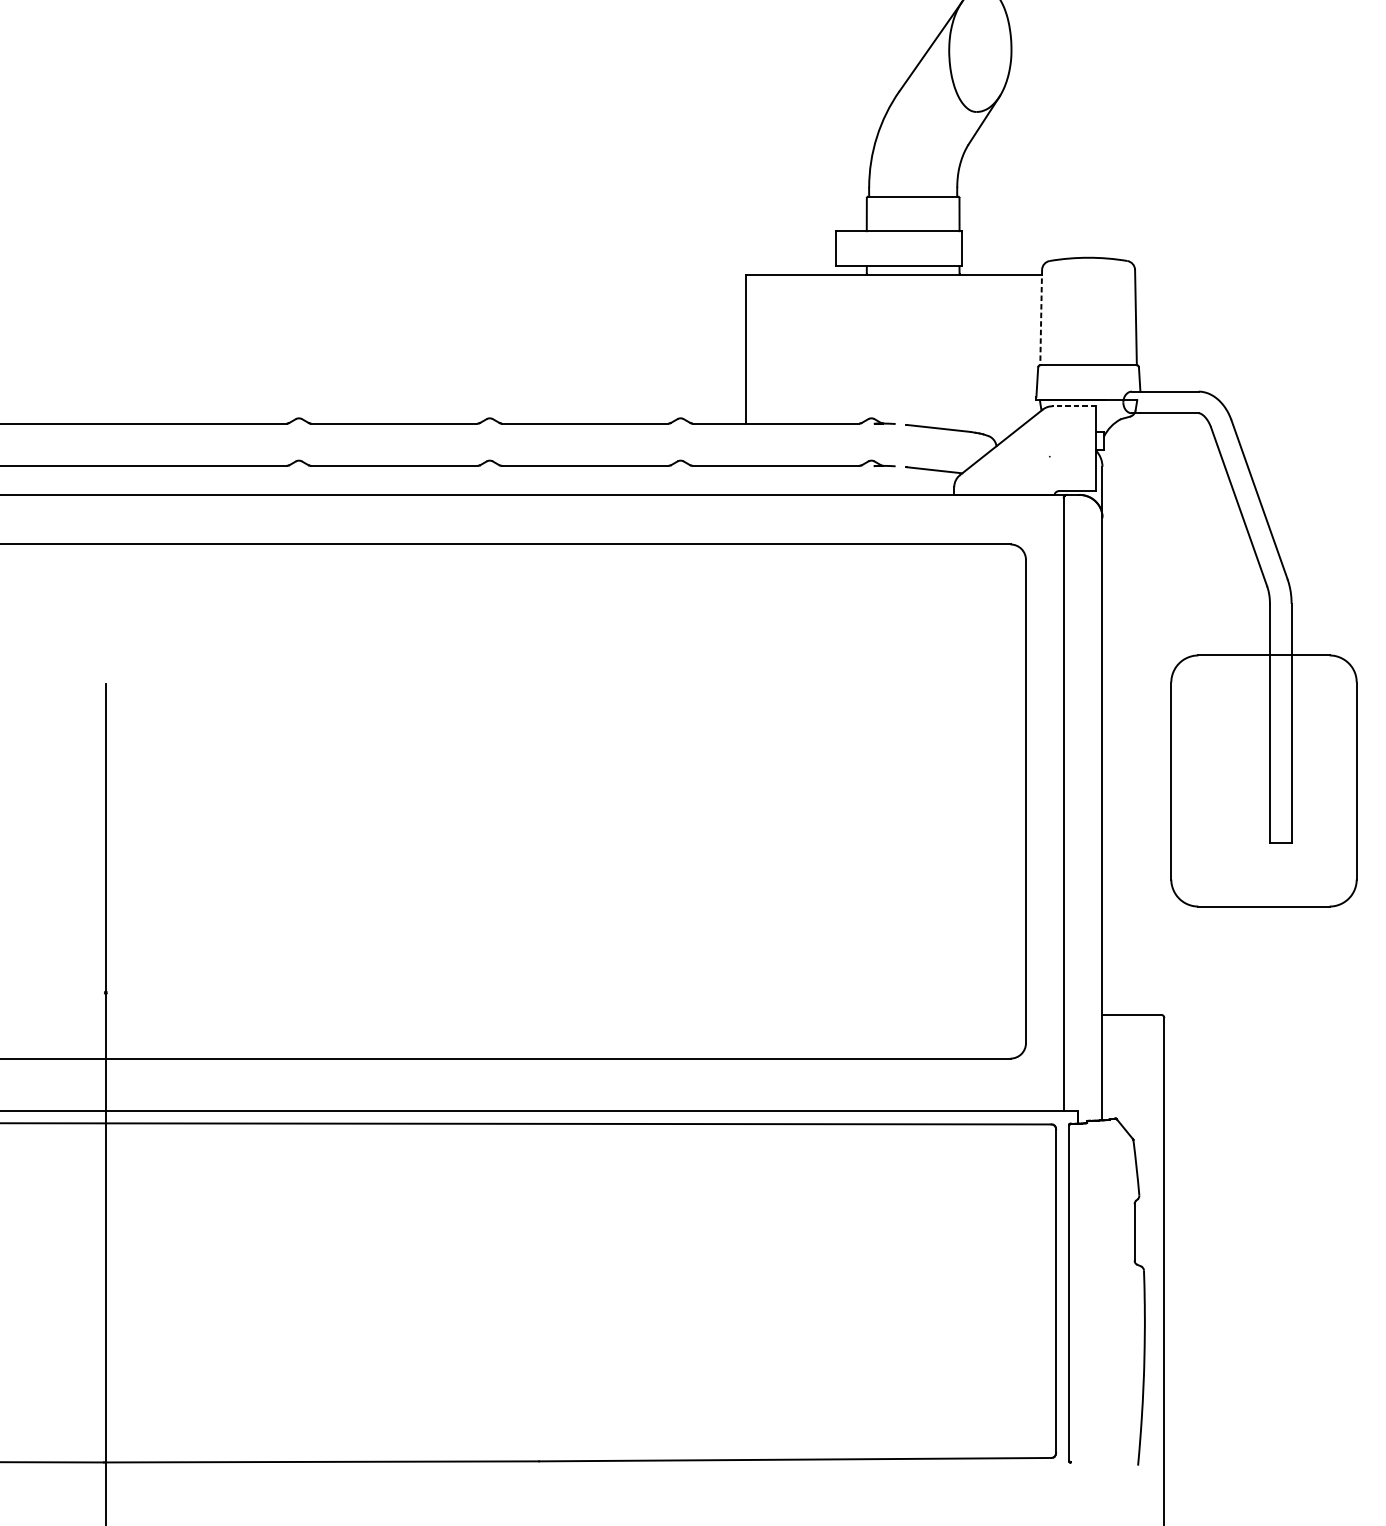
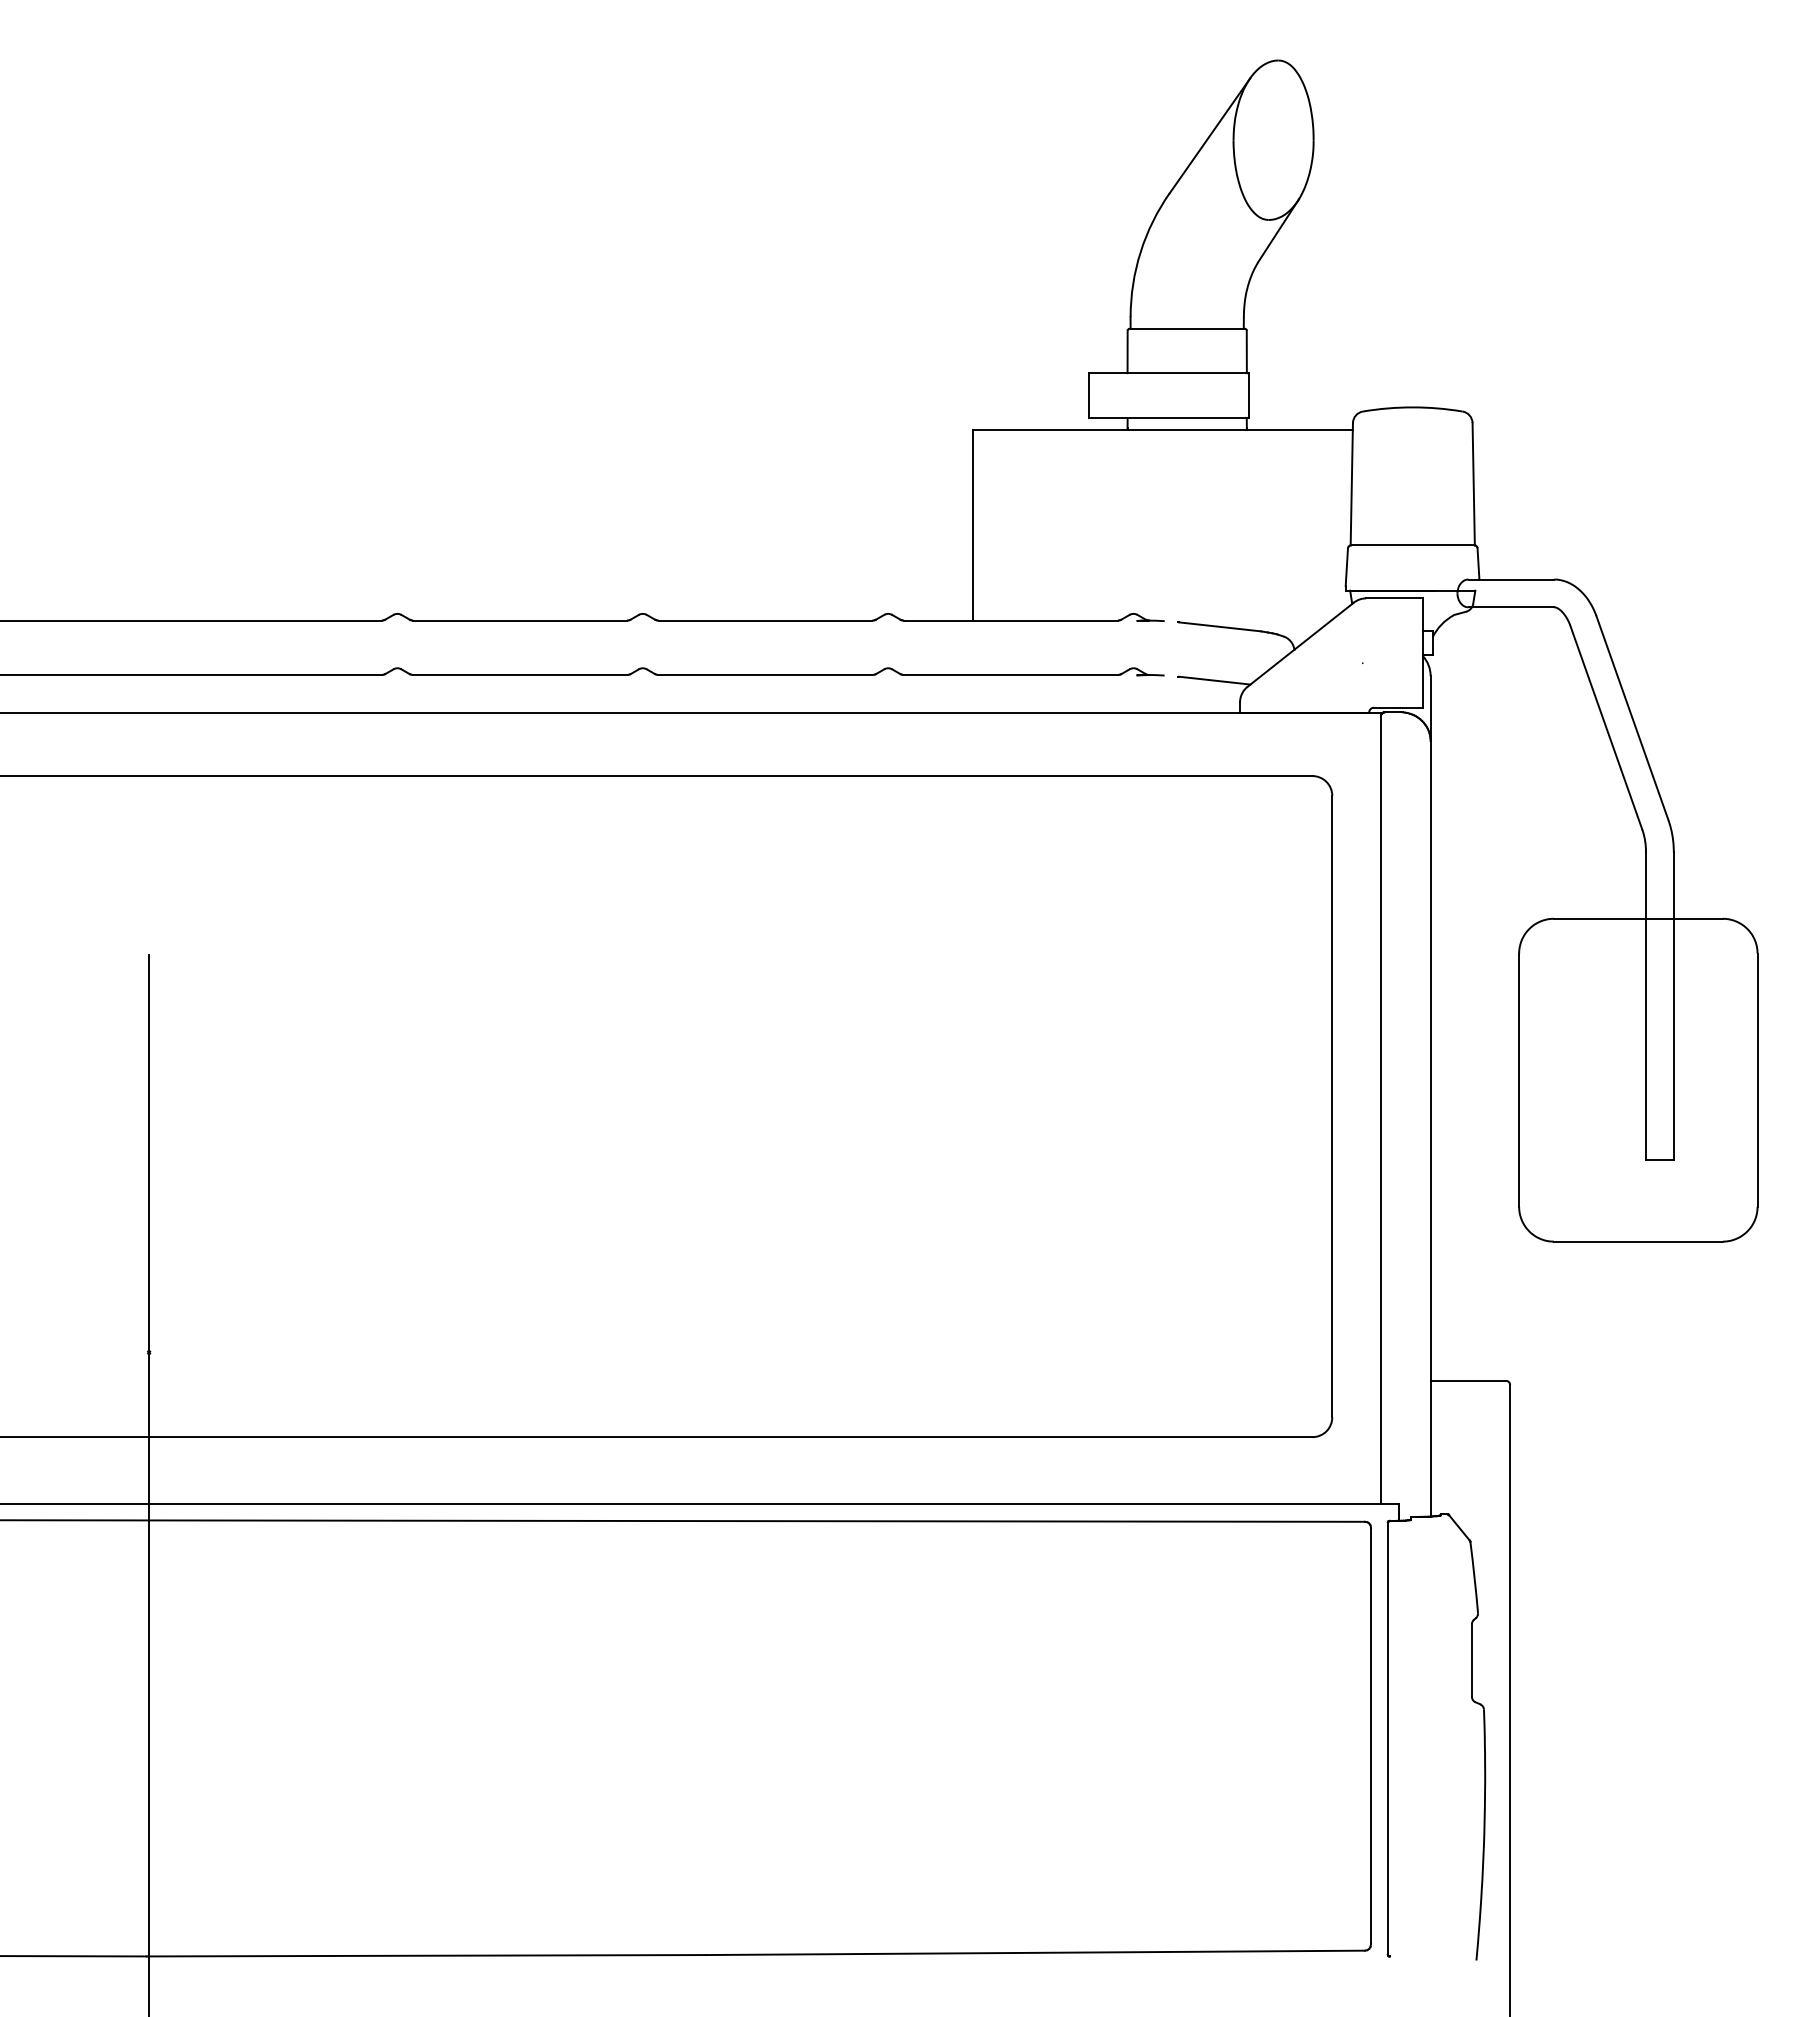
line: (1040, 317) -> (1351, 484), dashed -> solid
line: (1073, 406) -> (1393, 598), dashed -> solid

